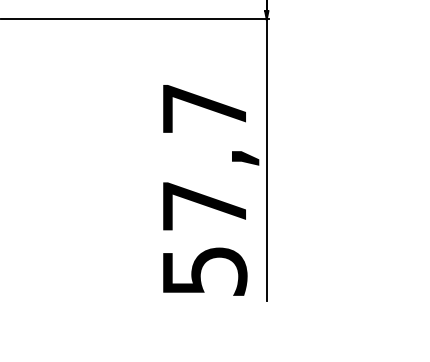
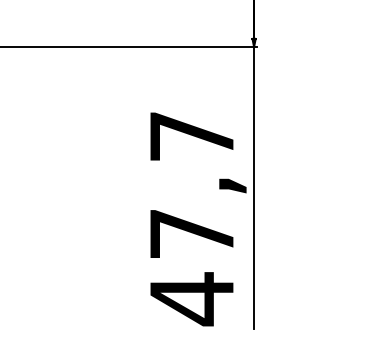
text: (205, 271) -> (192, 299), 57,7 -> 47,7

